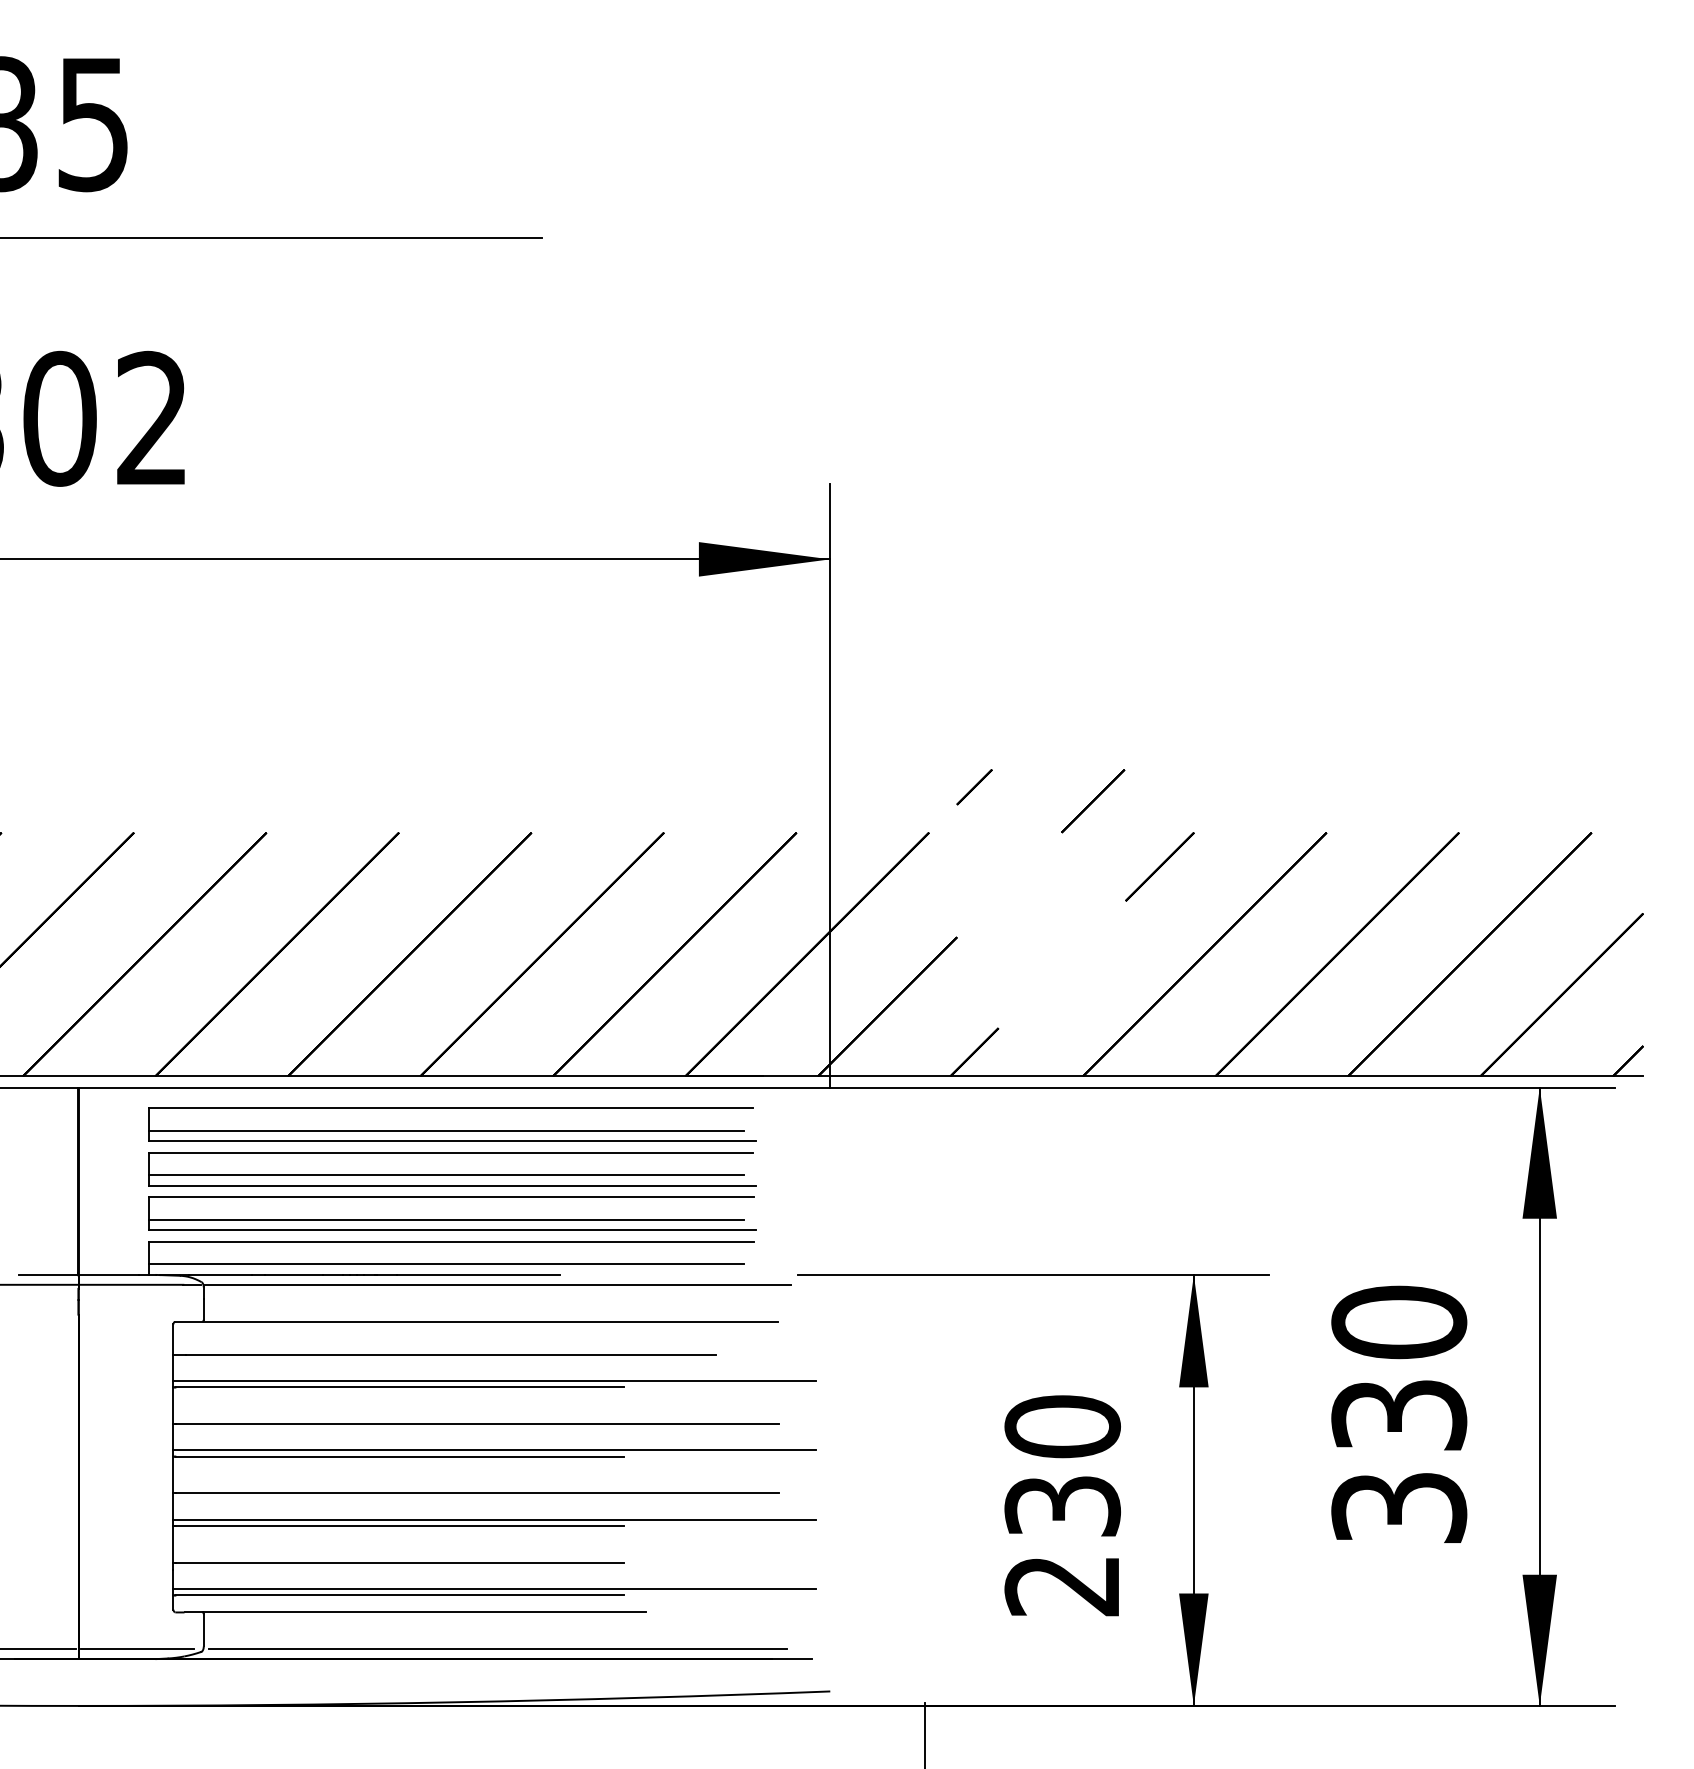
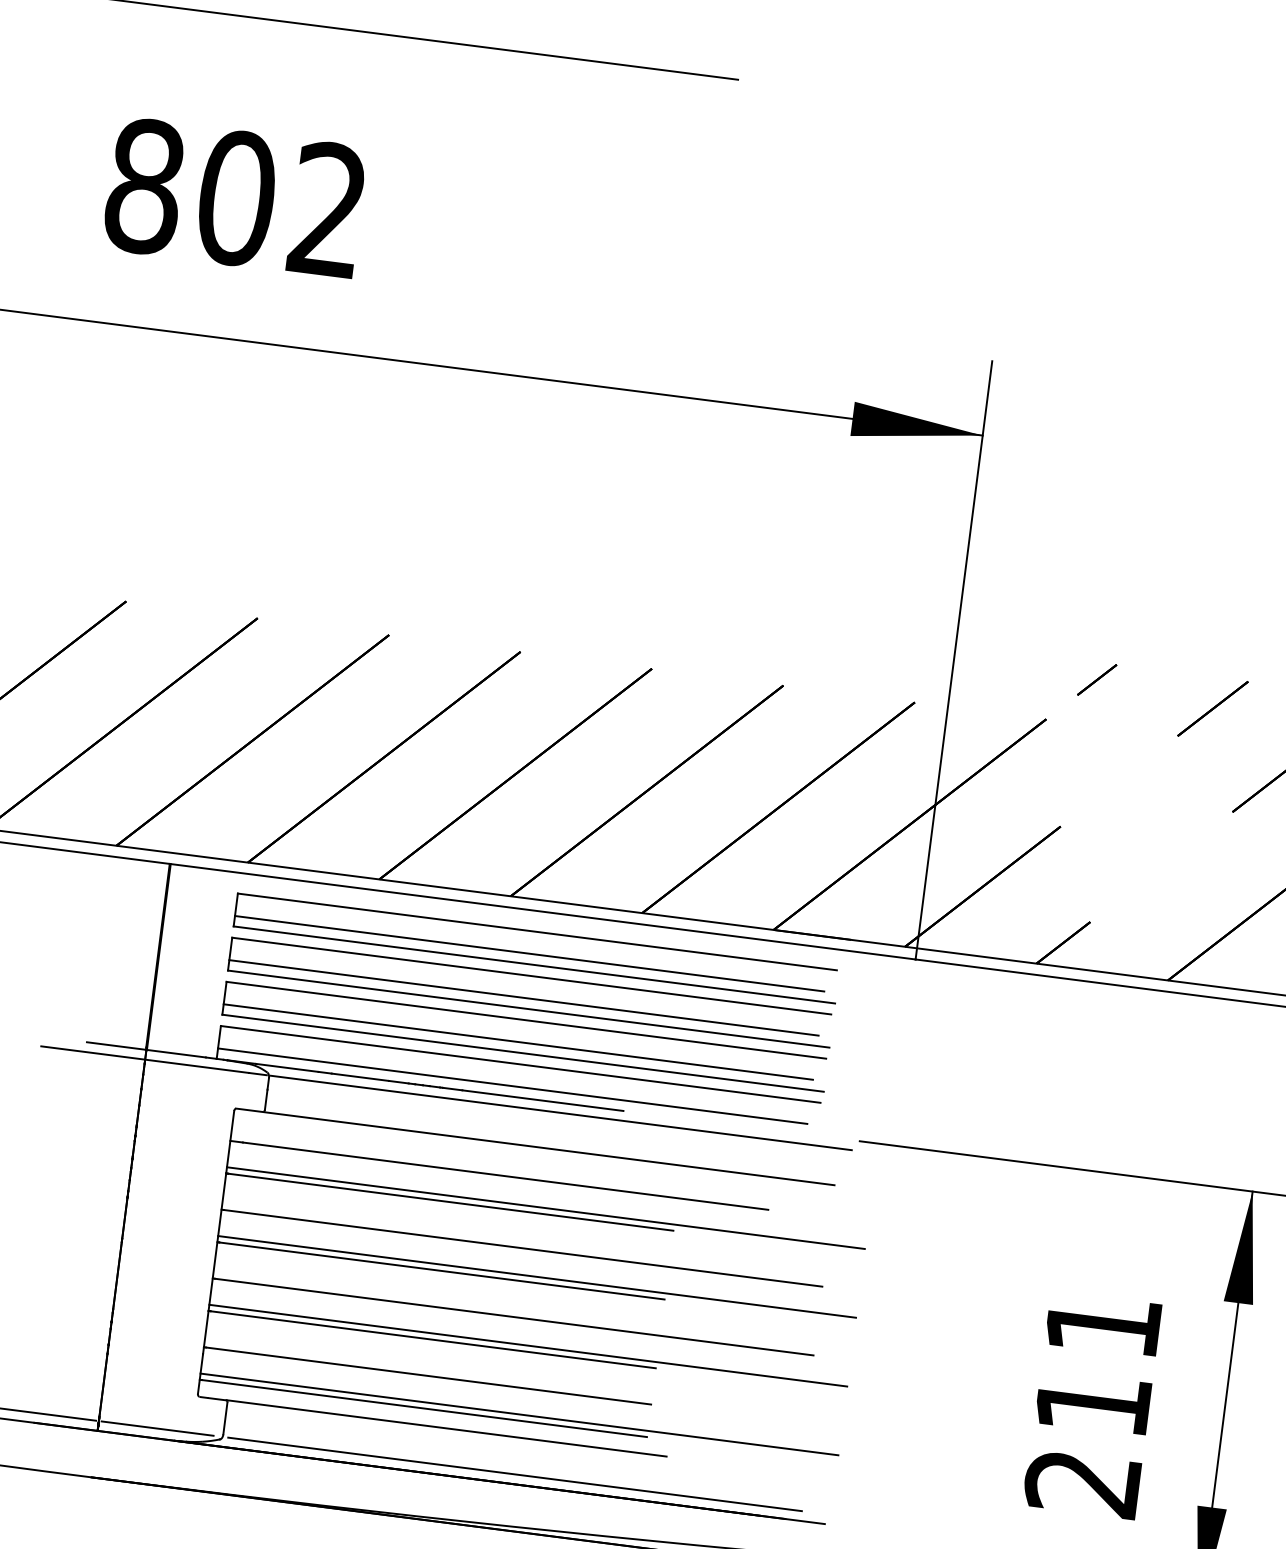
text: (1062, 1465) -> (1098, 1363), 230 -> 211

